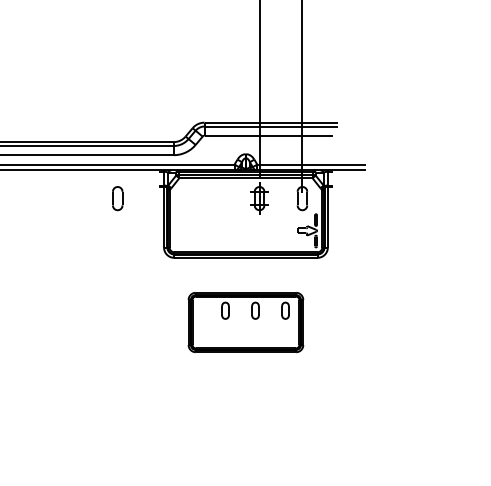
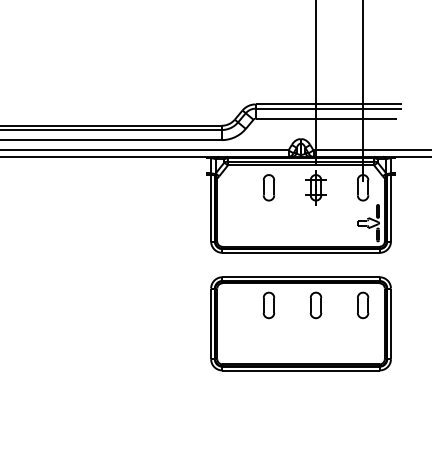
part: (117, 198) -> (268, 187), moved
part: (245, 322) -> (300, 323), size x1.43

